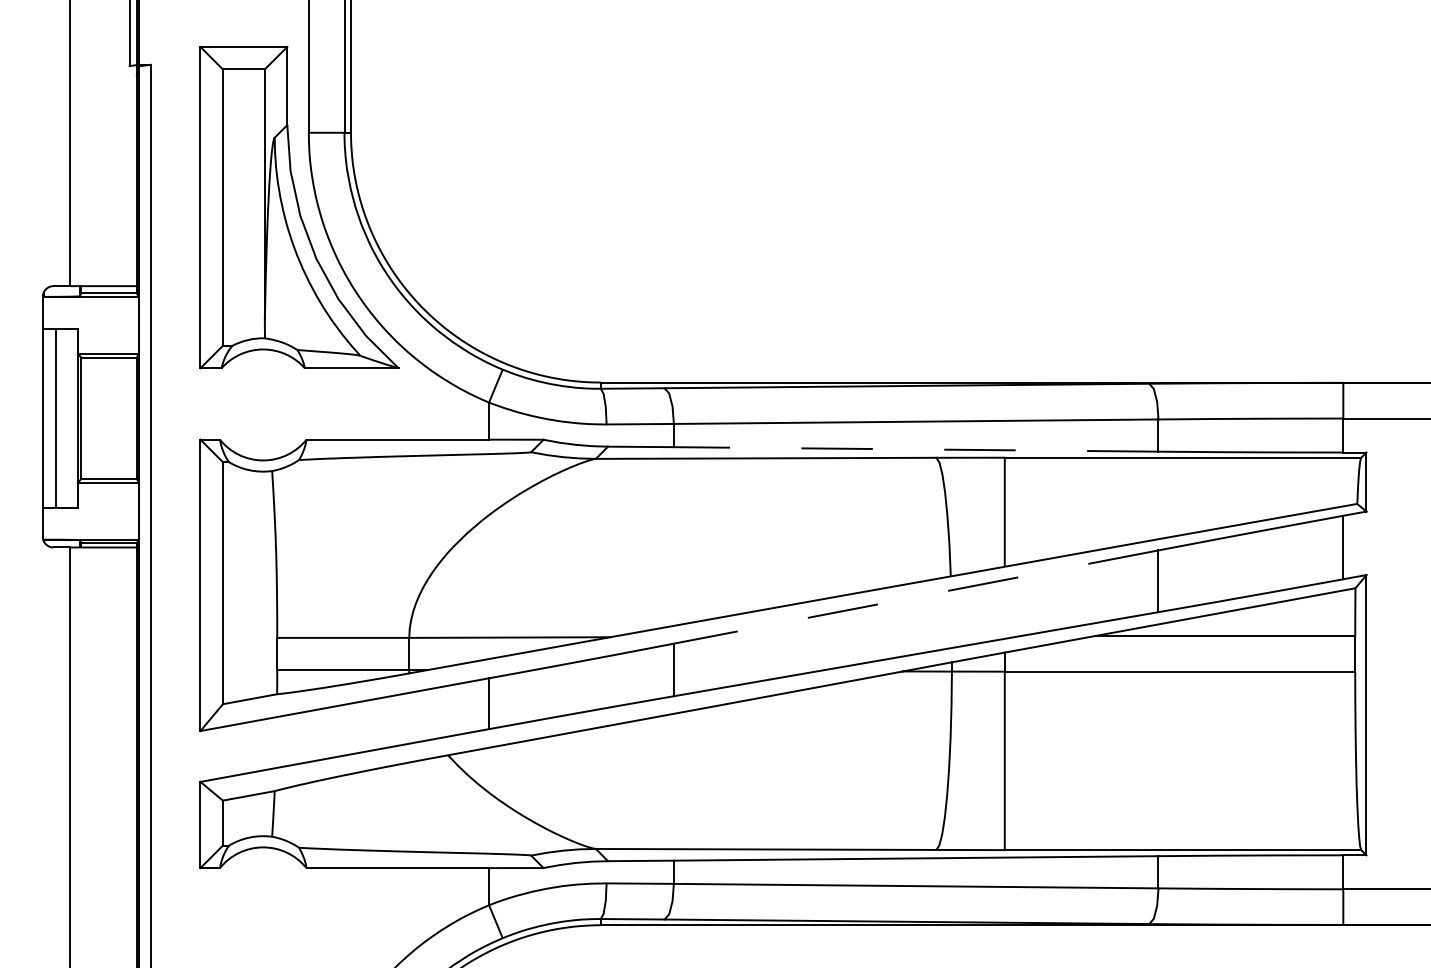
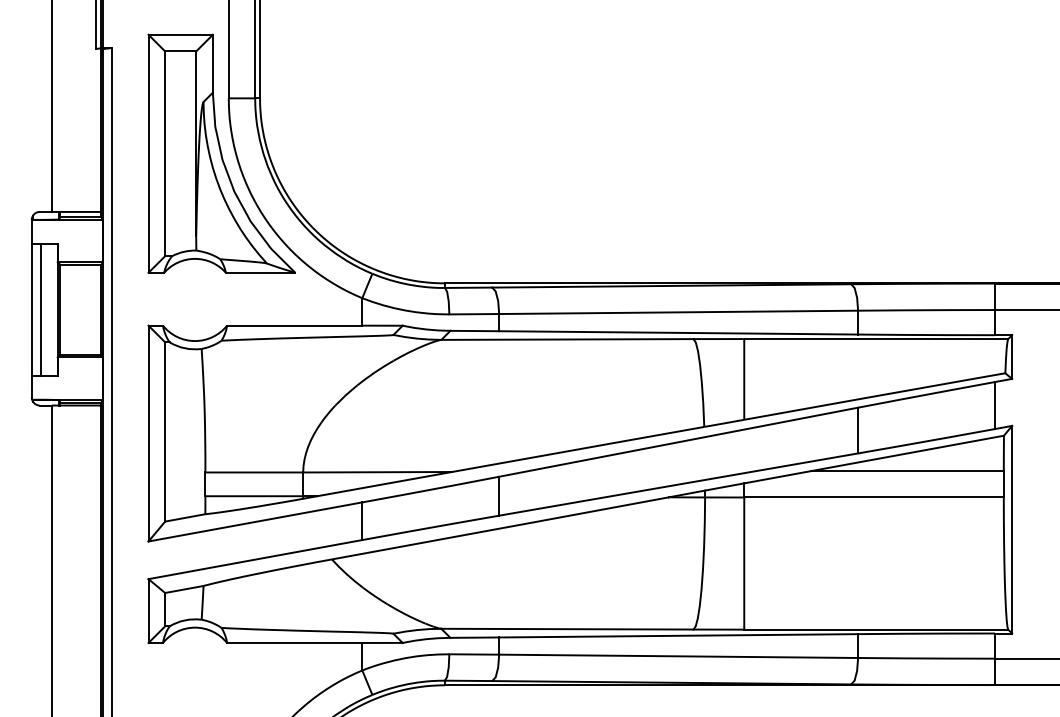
line: (916, 448) -> (678, 332), dashed -> solid
line: (916, 597) -> (678, 442), dashed -> solid

